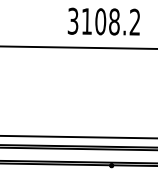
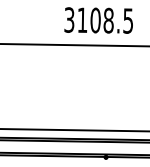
text: (134, 21) -> (127, 20), 3108.2 -> 3108.5

